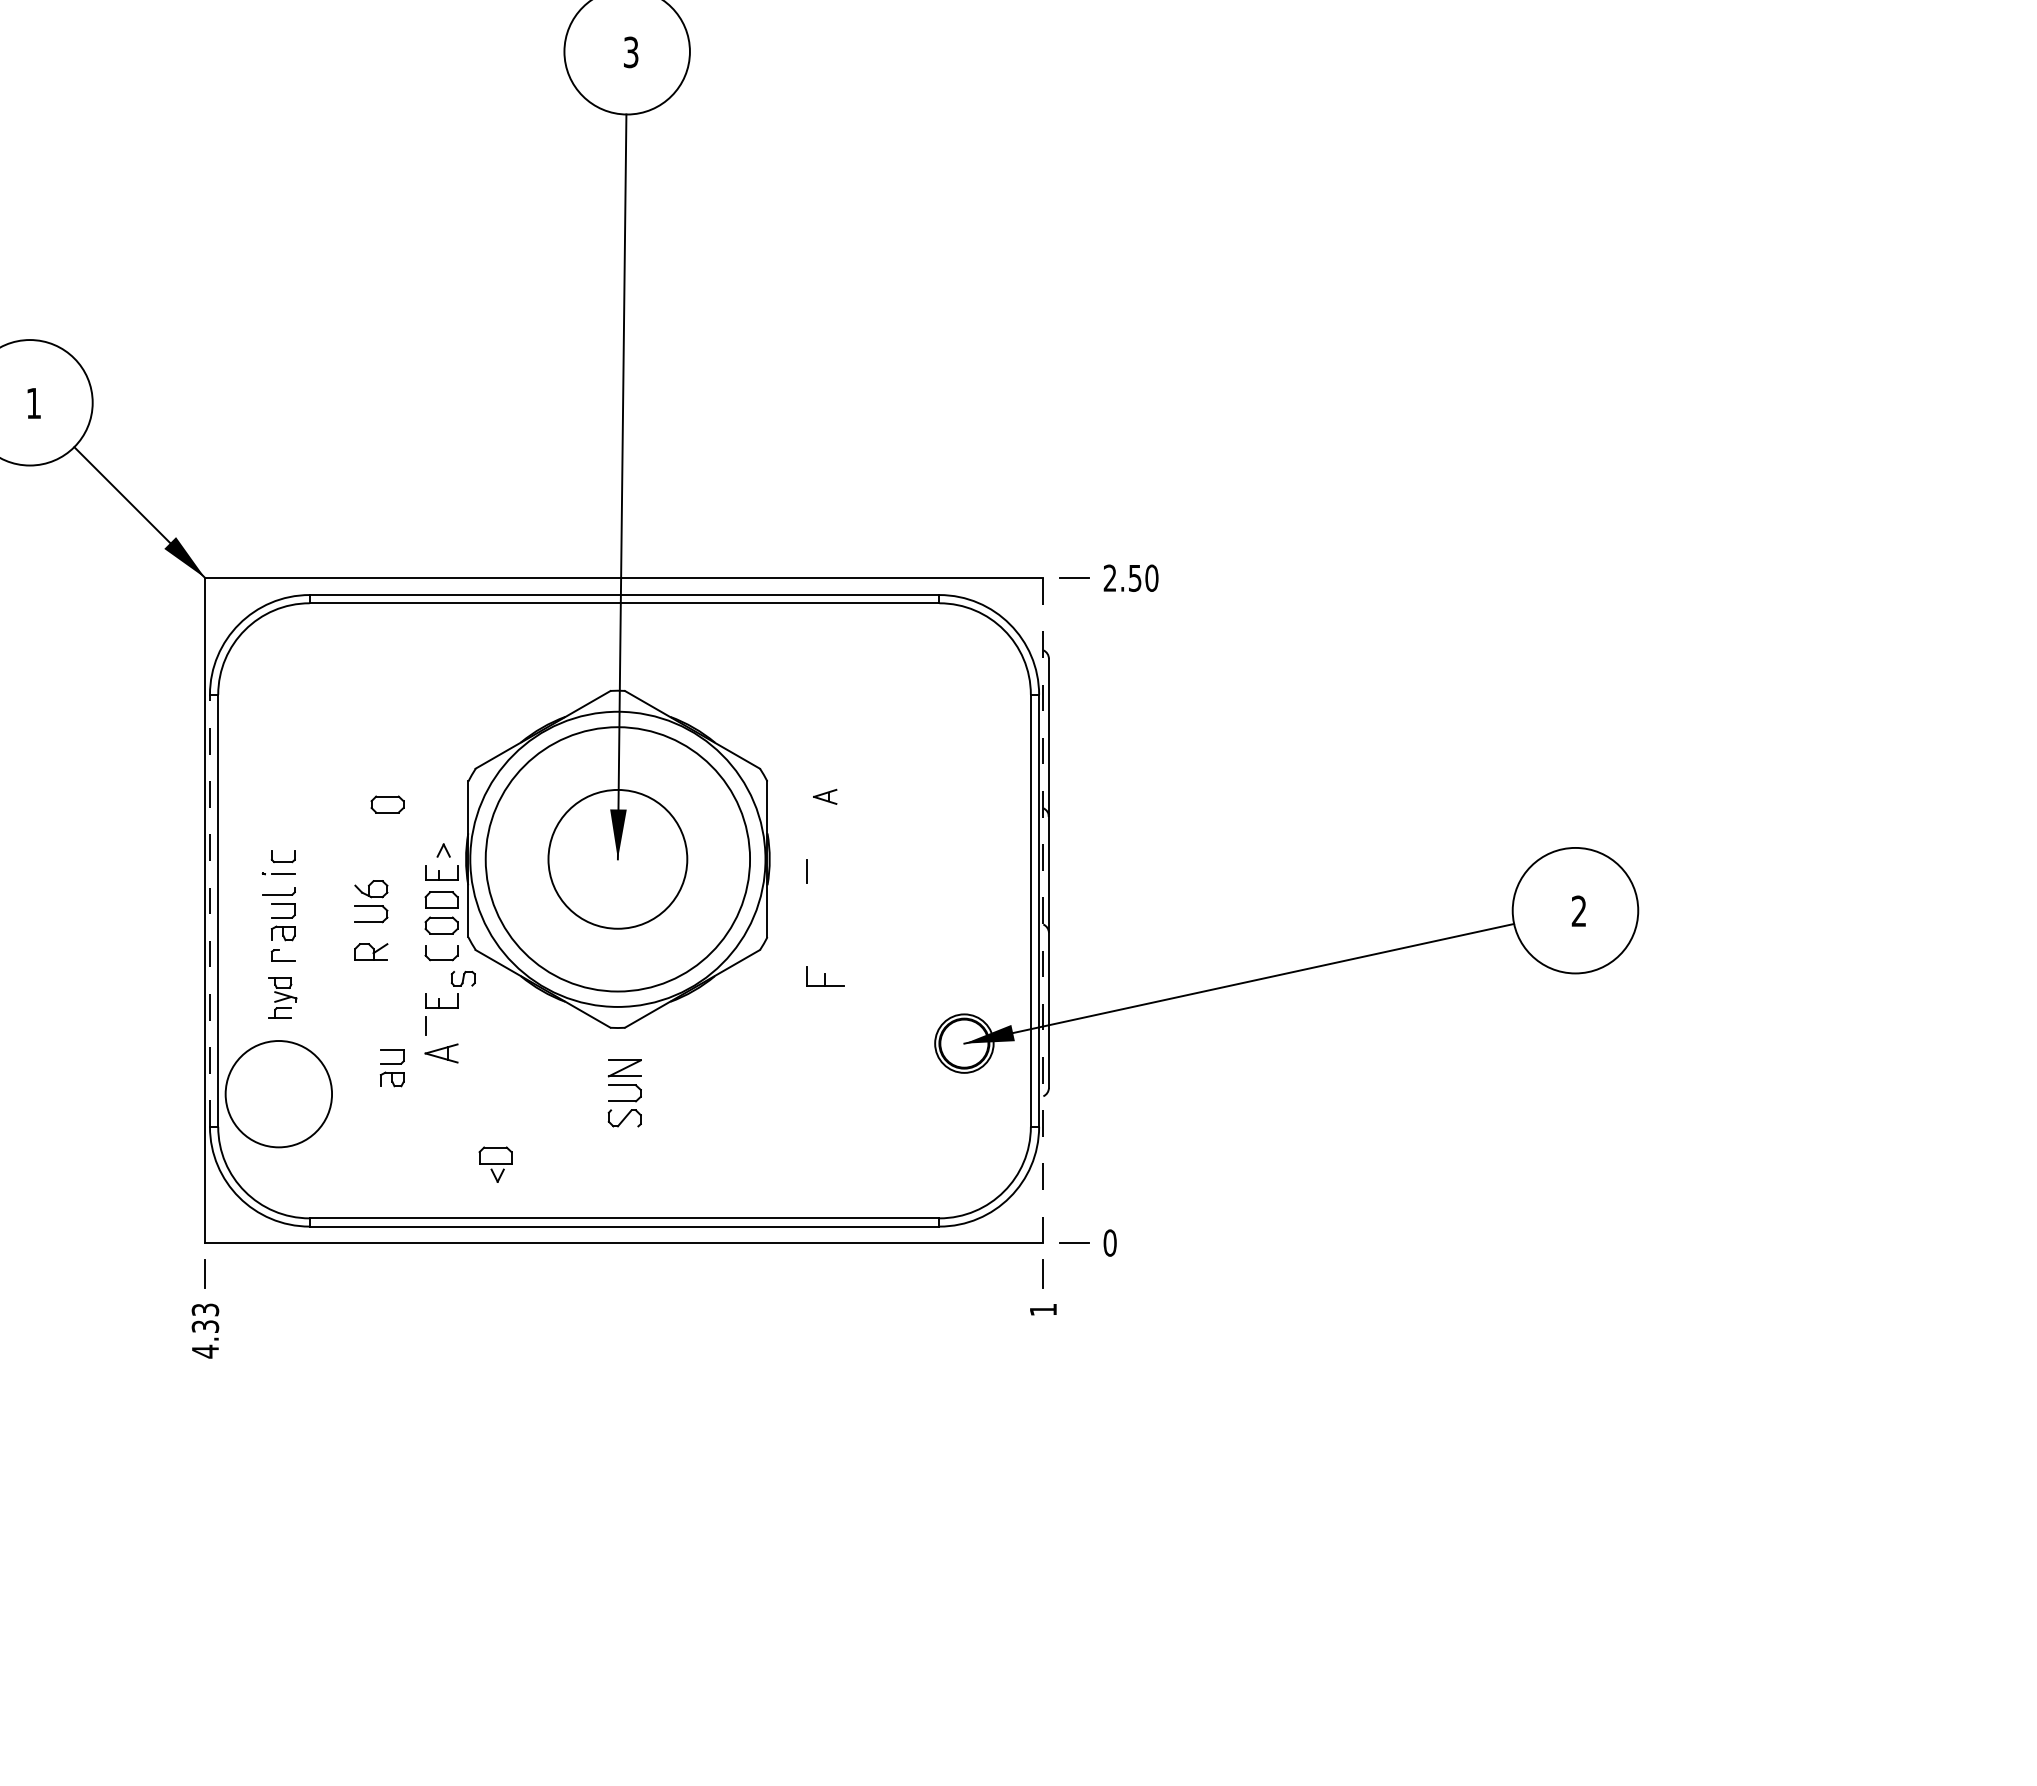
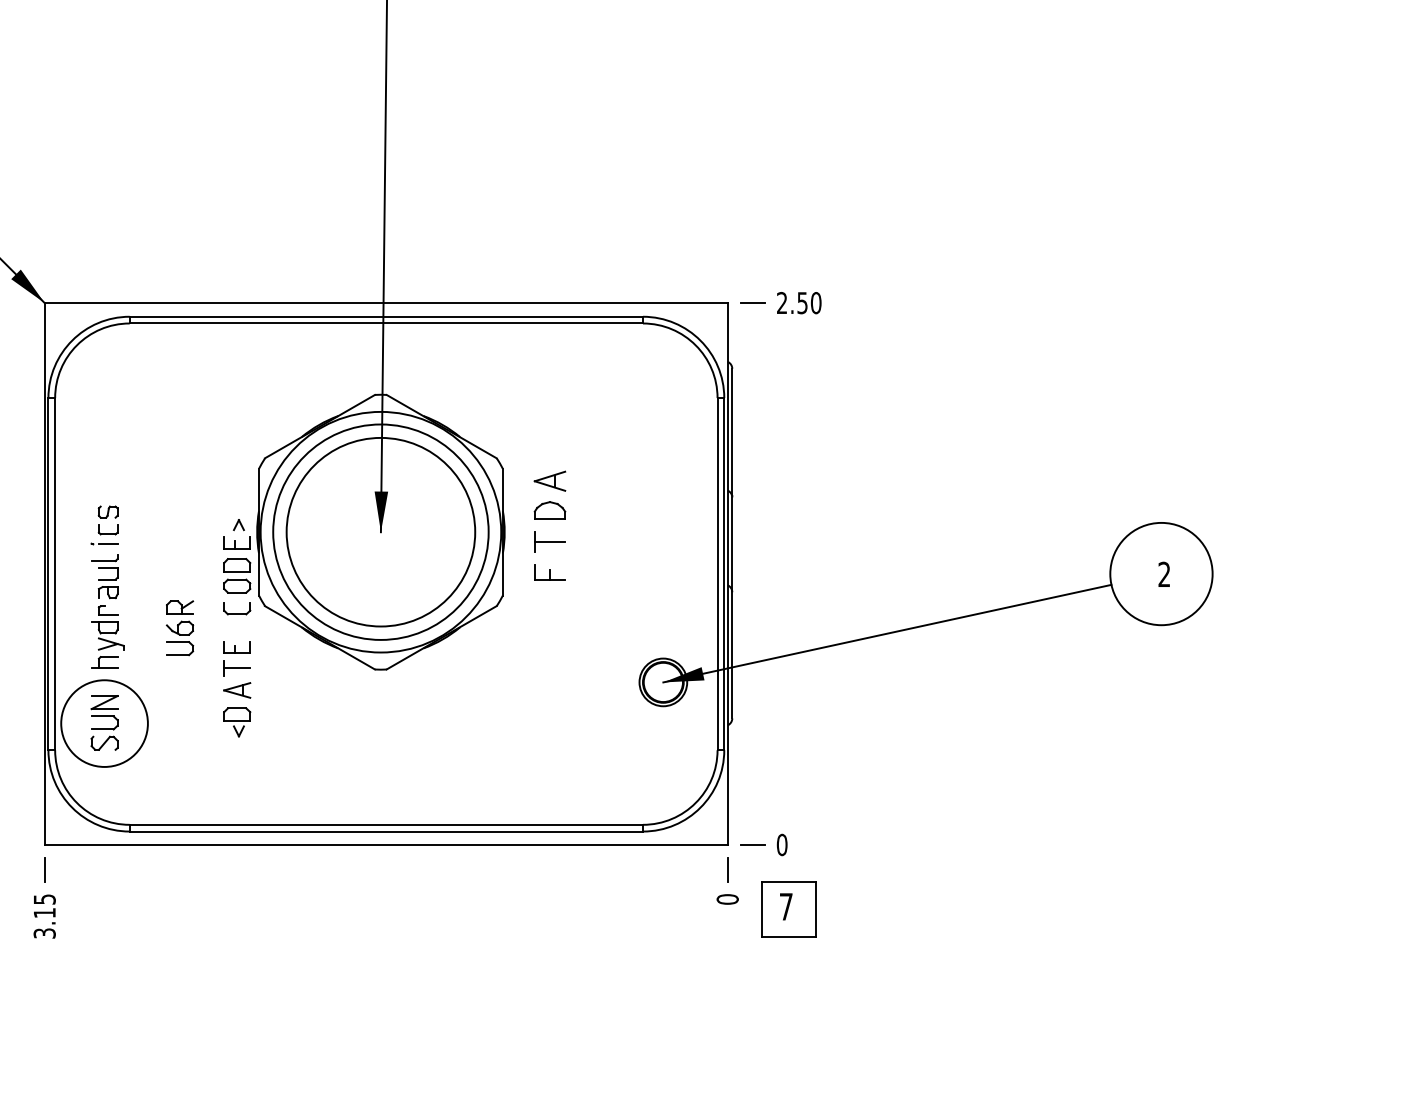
part: (824, 796) -> (549, 480), size x1.67
part: (387, 804) -> (193, 487), removed
part: (824, 832) -> (549, 510), added
circle: (617, 859) -> (380, 532), size x1.67
line: (824, 871) -> (549, 542), added
part: (371, 901) -> (180, 638), moved
line: (209, 910) -> (48, 573), dashed -> solid
line: (1043, 910) -> (727, 573), dashed -> solid
part: (825, 976) -> (550, 572), moved
part: (462, 978) -> (107, 511), moved
part: (282, 997) -> (107, 644), size x1.43
line: (441, 1026) -> (237, 668), added
part: (391, 1068) -> (196, 702), removed
part: (624, 1100) -> (104, 728), moved
part: (495, 1164) -> (237, 722), moved
text: (1043, 1309) -> (727, 899), 1 -> 0
part: (1118, 1322) -> (788, 909), added
text: (205, 1330) -> (44, 916), 4.33 -> 3.15

